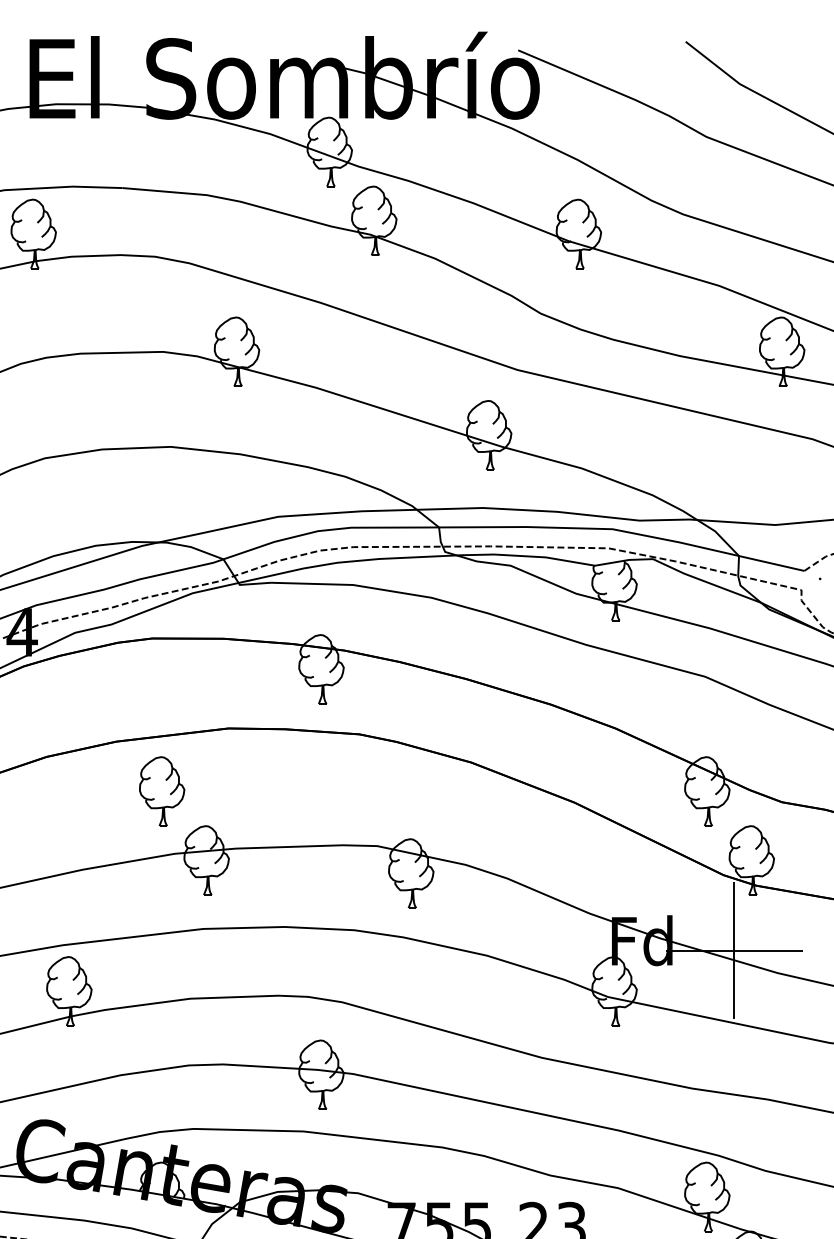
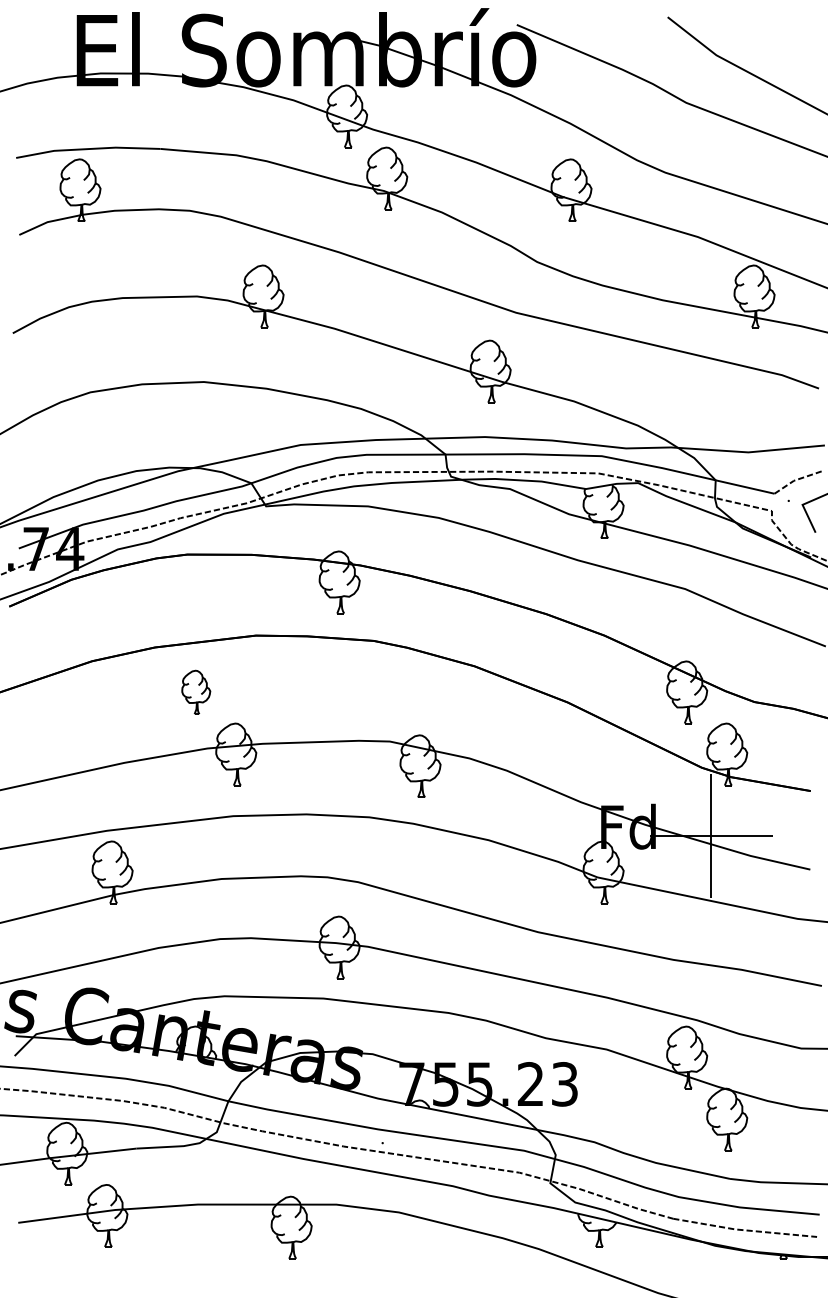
part: (162, 791) -> (196, 692), size x0.7

